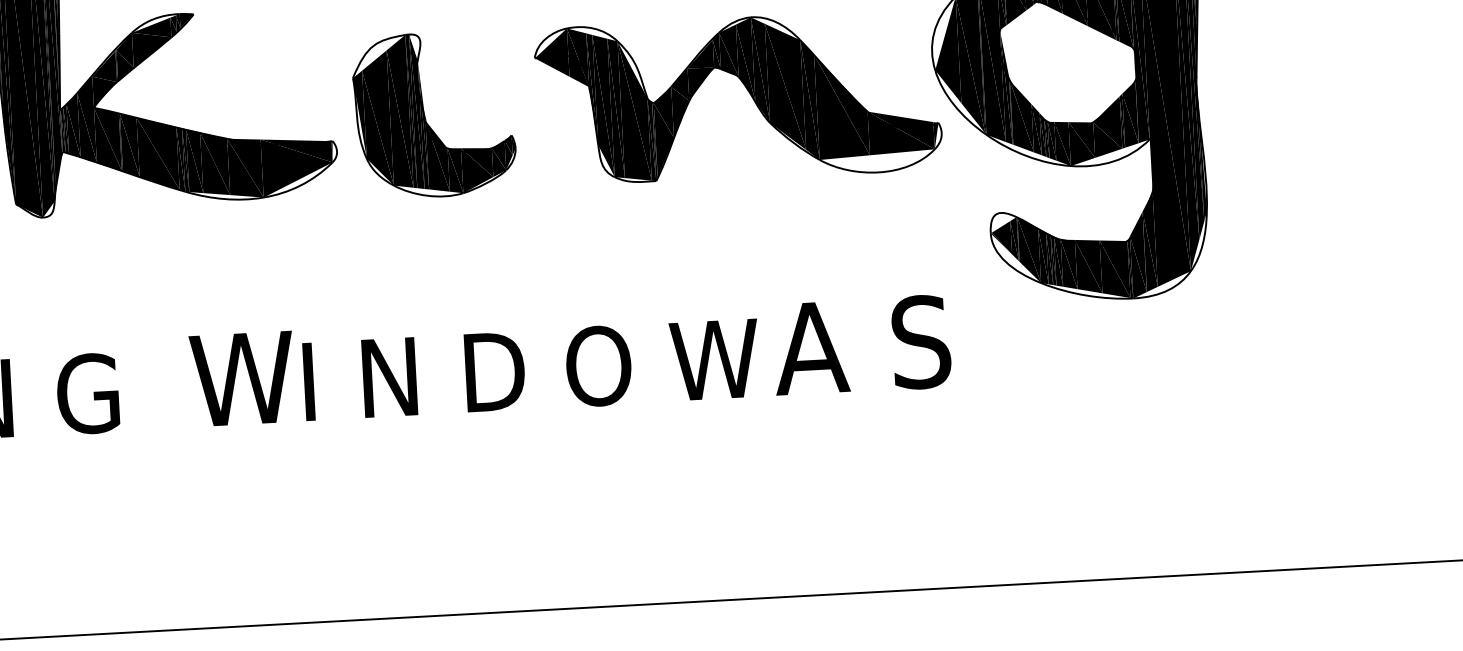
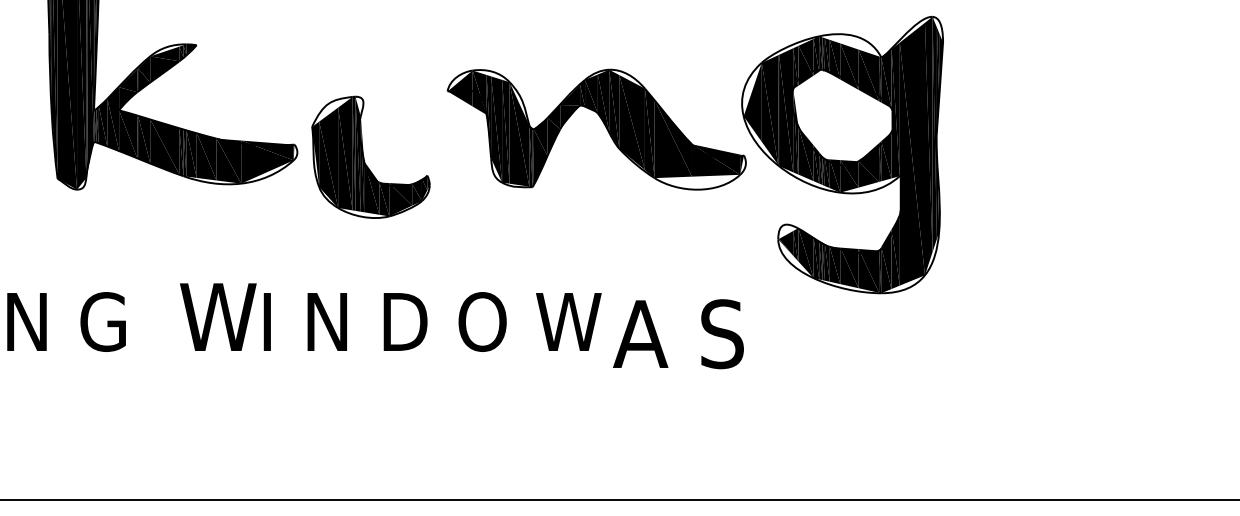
part: (433, 113) -> (370, 156), moved
text: (862, 345) -> (678, 334), moved

